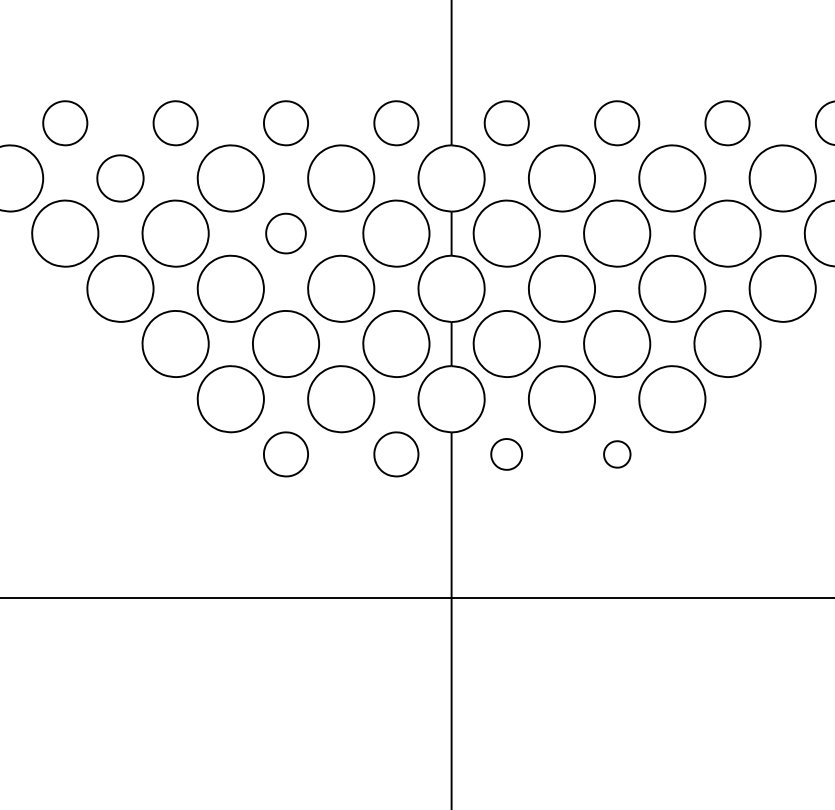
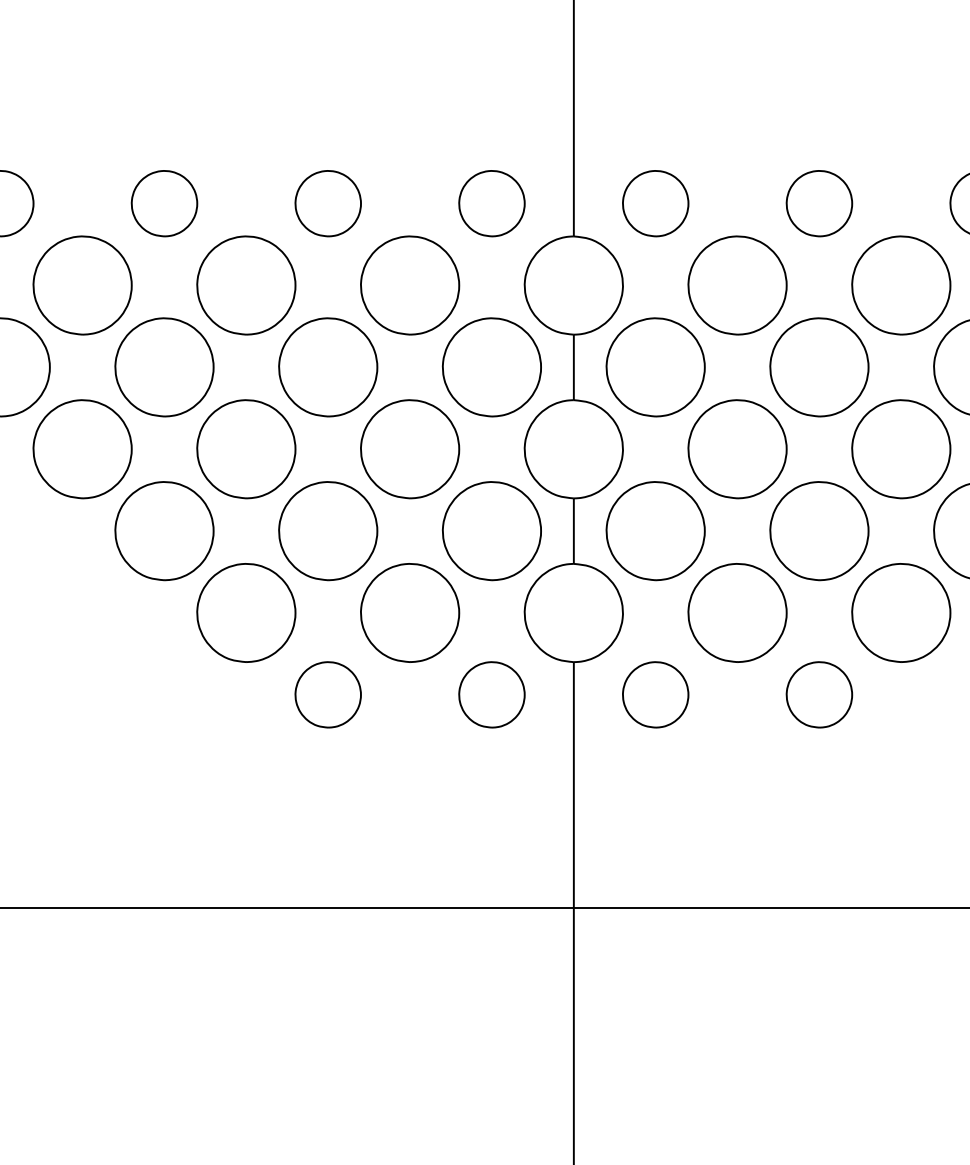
part: (120, 178) -> (82, 285), size x1.43
part: (285, 233) -> (327, 367), size x1.67
part: (506, 454) -> (655, 694), size x1.43
part: (617, 454) -> (819, 694), size x1.67

